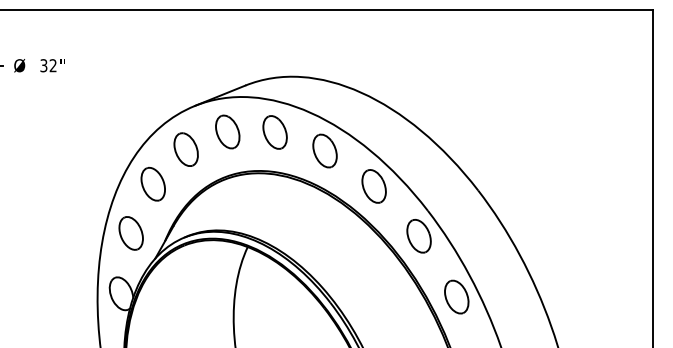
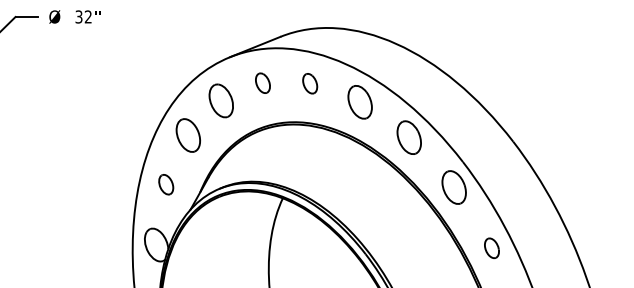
part: (227, 131) -> (262, 82), size x0.6
part: (274, 132) -> (309, 83), size x0.6
part: (130, 233) -> (165, 184), size x0.6
part: (456, 296) -> (491, 247), size x0.6

